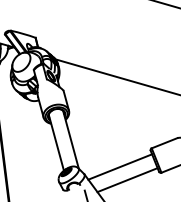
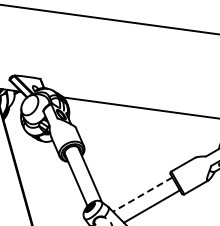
line: (119, 166) -> (142, 194), solid -> dashed

